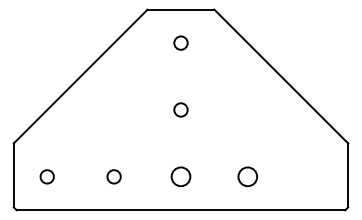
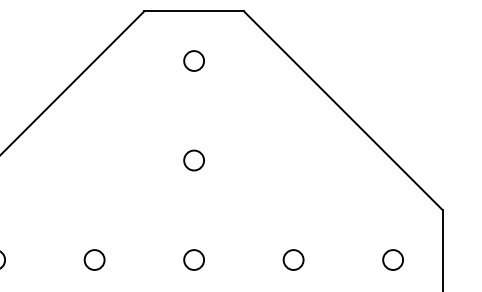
circle: (180, 176) -> (193, 259), size x0.71
circle: (247, 176) -> (293, 259), size x0.71
circle: (314, 176) -> (392, 259), added

